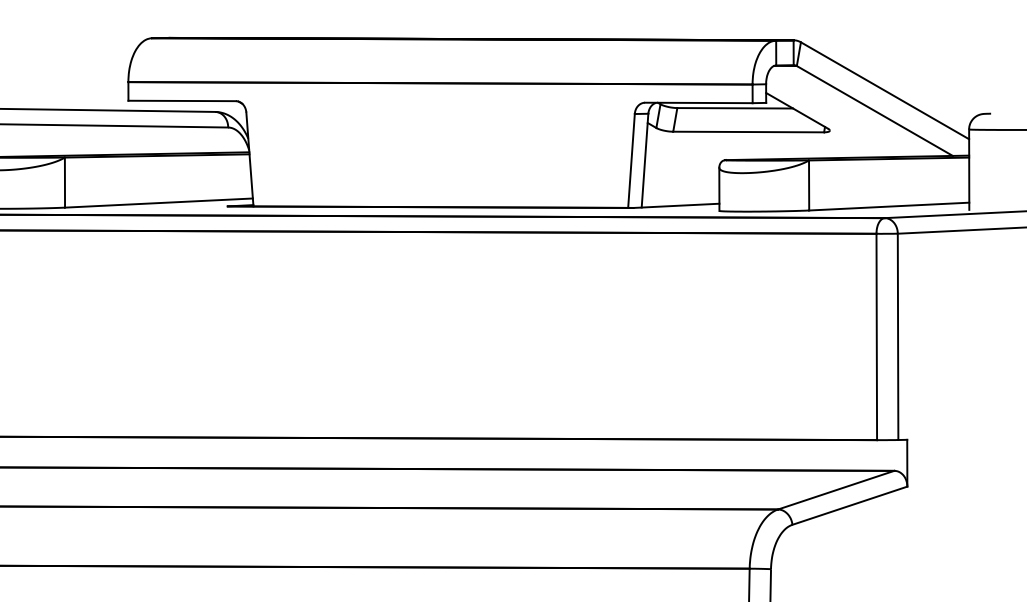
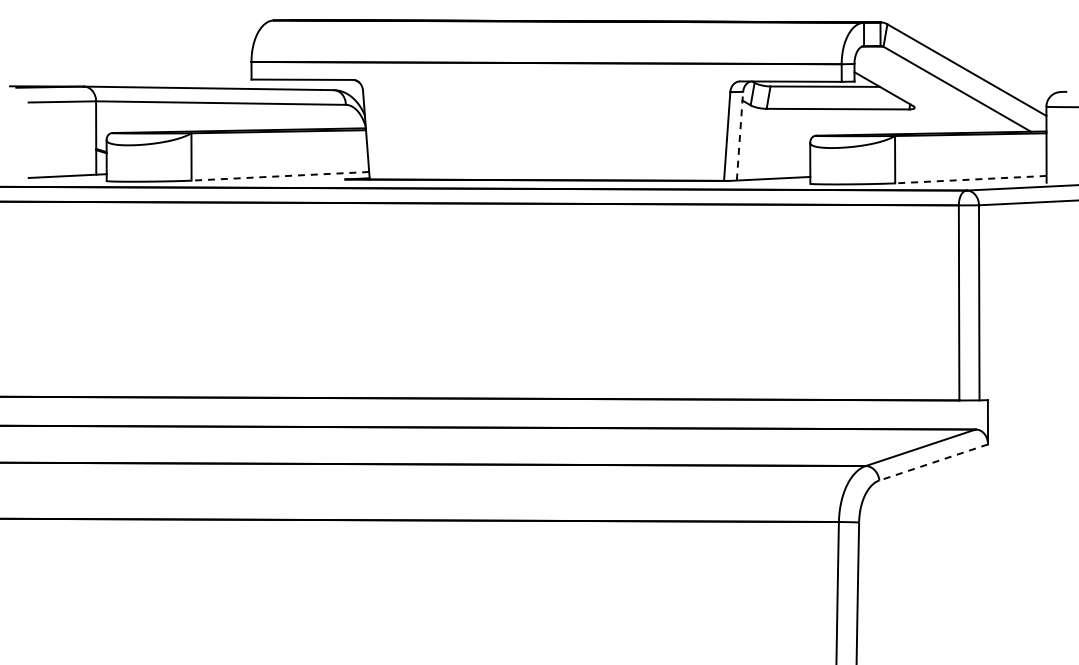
line: (645, 159) -> (740, 135), solid -> dashed
line: (159, 203) -> (280, 176), solid -> dashed
line: (888, 206) -> (970, 179), solid -> dashed
line: (849, 505) -> (933, 462), solid -> dashed

